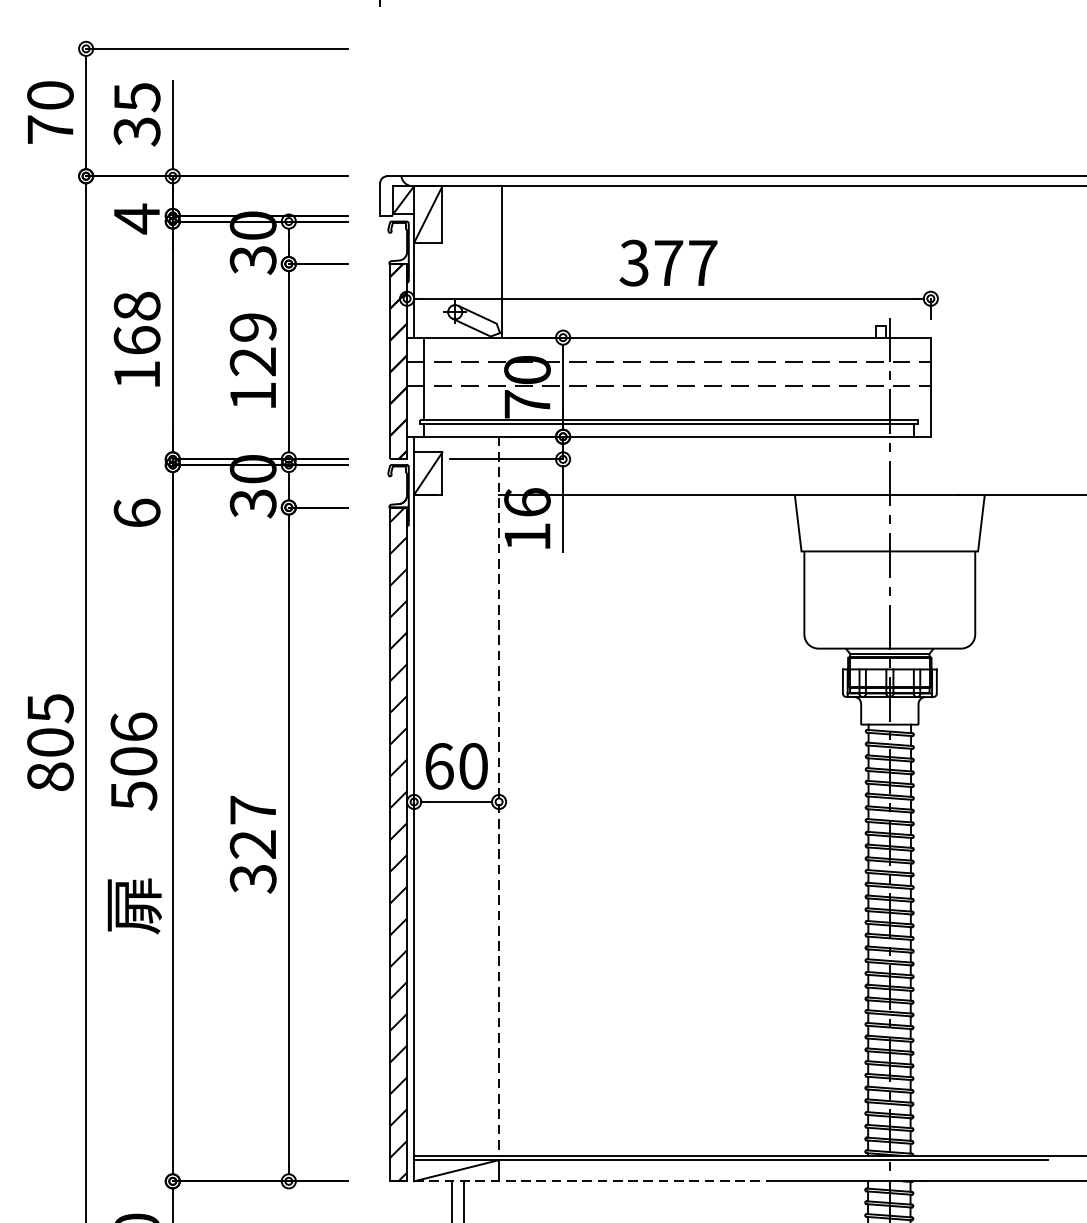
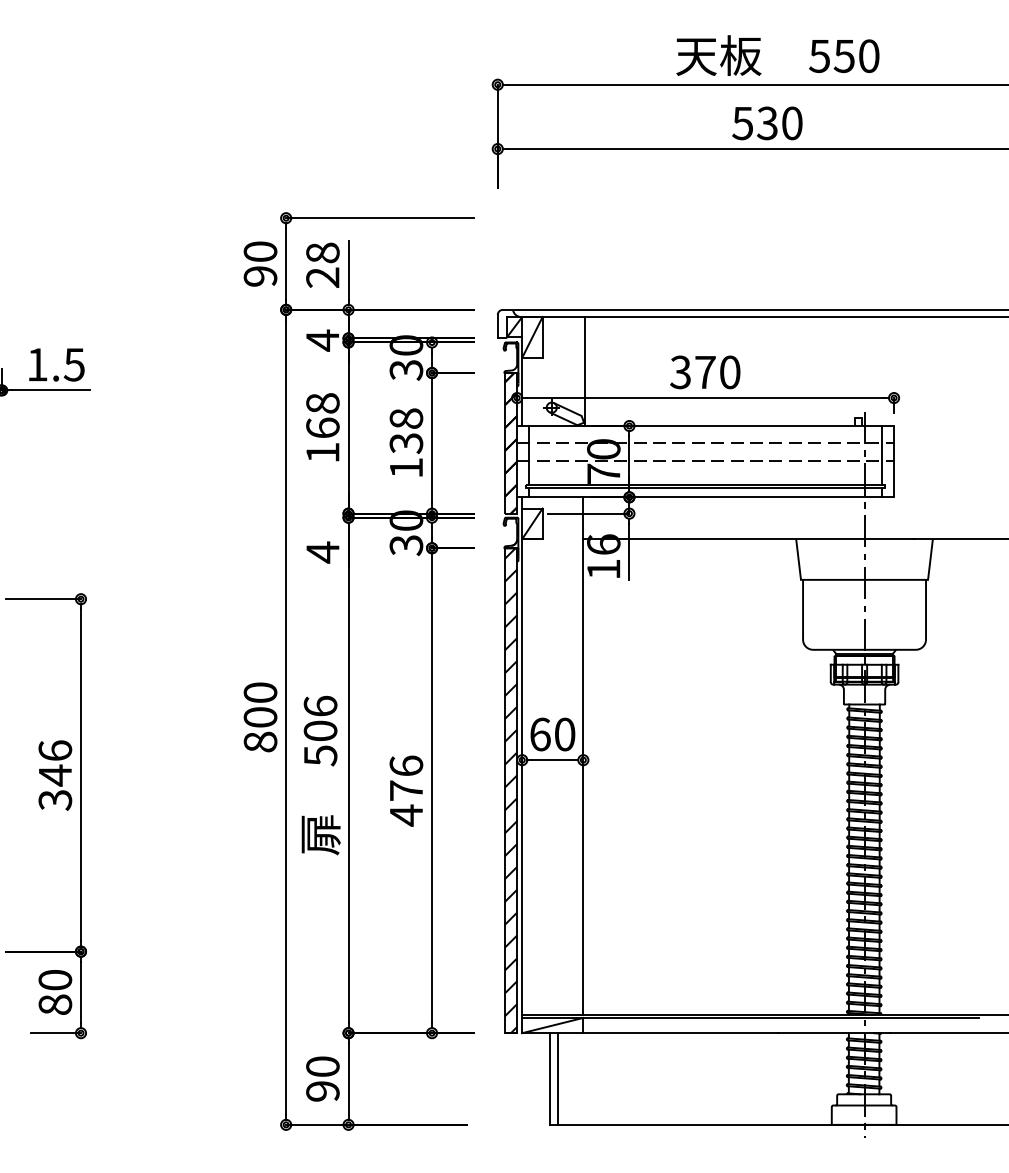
text: (136, 114) -> (322, 265), 35 -> 28
text: (50, 129) -> (260, 276), 70 -> 90
text: (703, 263) -> (730, 372), 377 -> 370
text: (253, 345) -> (406, 431), 129 -> 138
line: (913, 378) -> (881, 455), added
text: (136, 513) -> (322, 552), 6 -> 4
text: (50, 707) -> (260, 692), 805 -> 800
line: (499, 796) -> (583, 756), dashed -> solid
text: (253, 844) -> (406, 790), 327 -> 476
line: (592, 1181) -> (650, 1033), dashed -> solid

